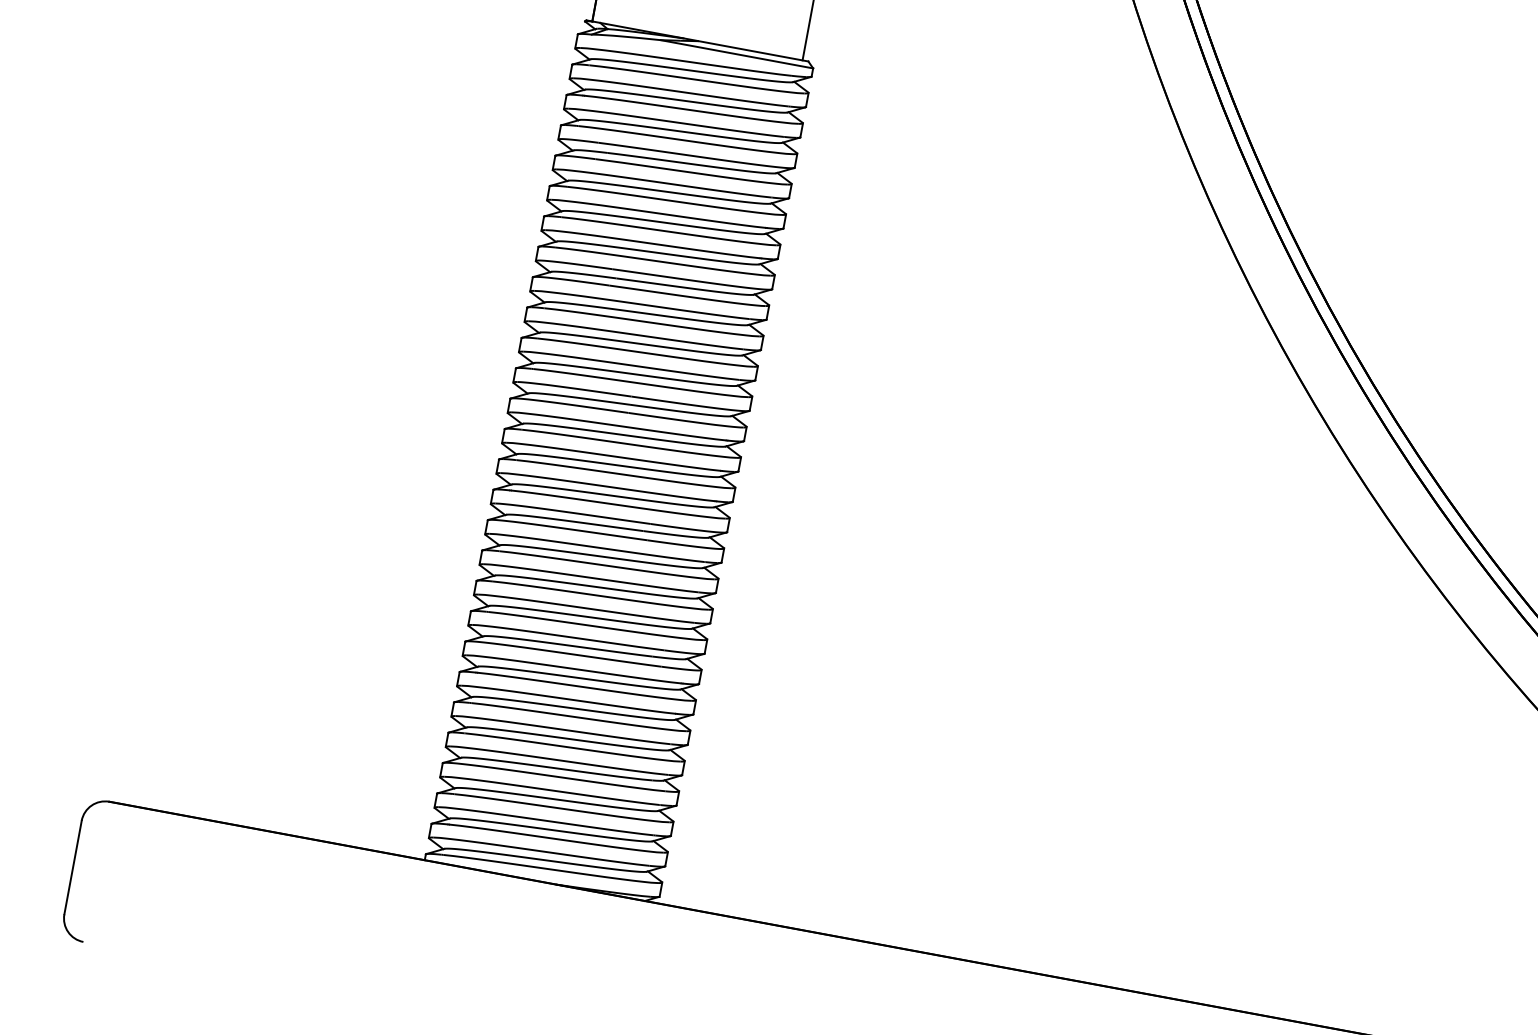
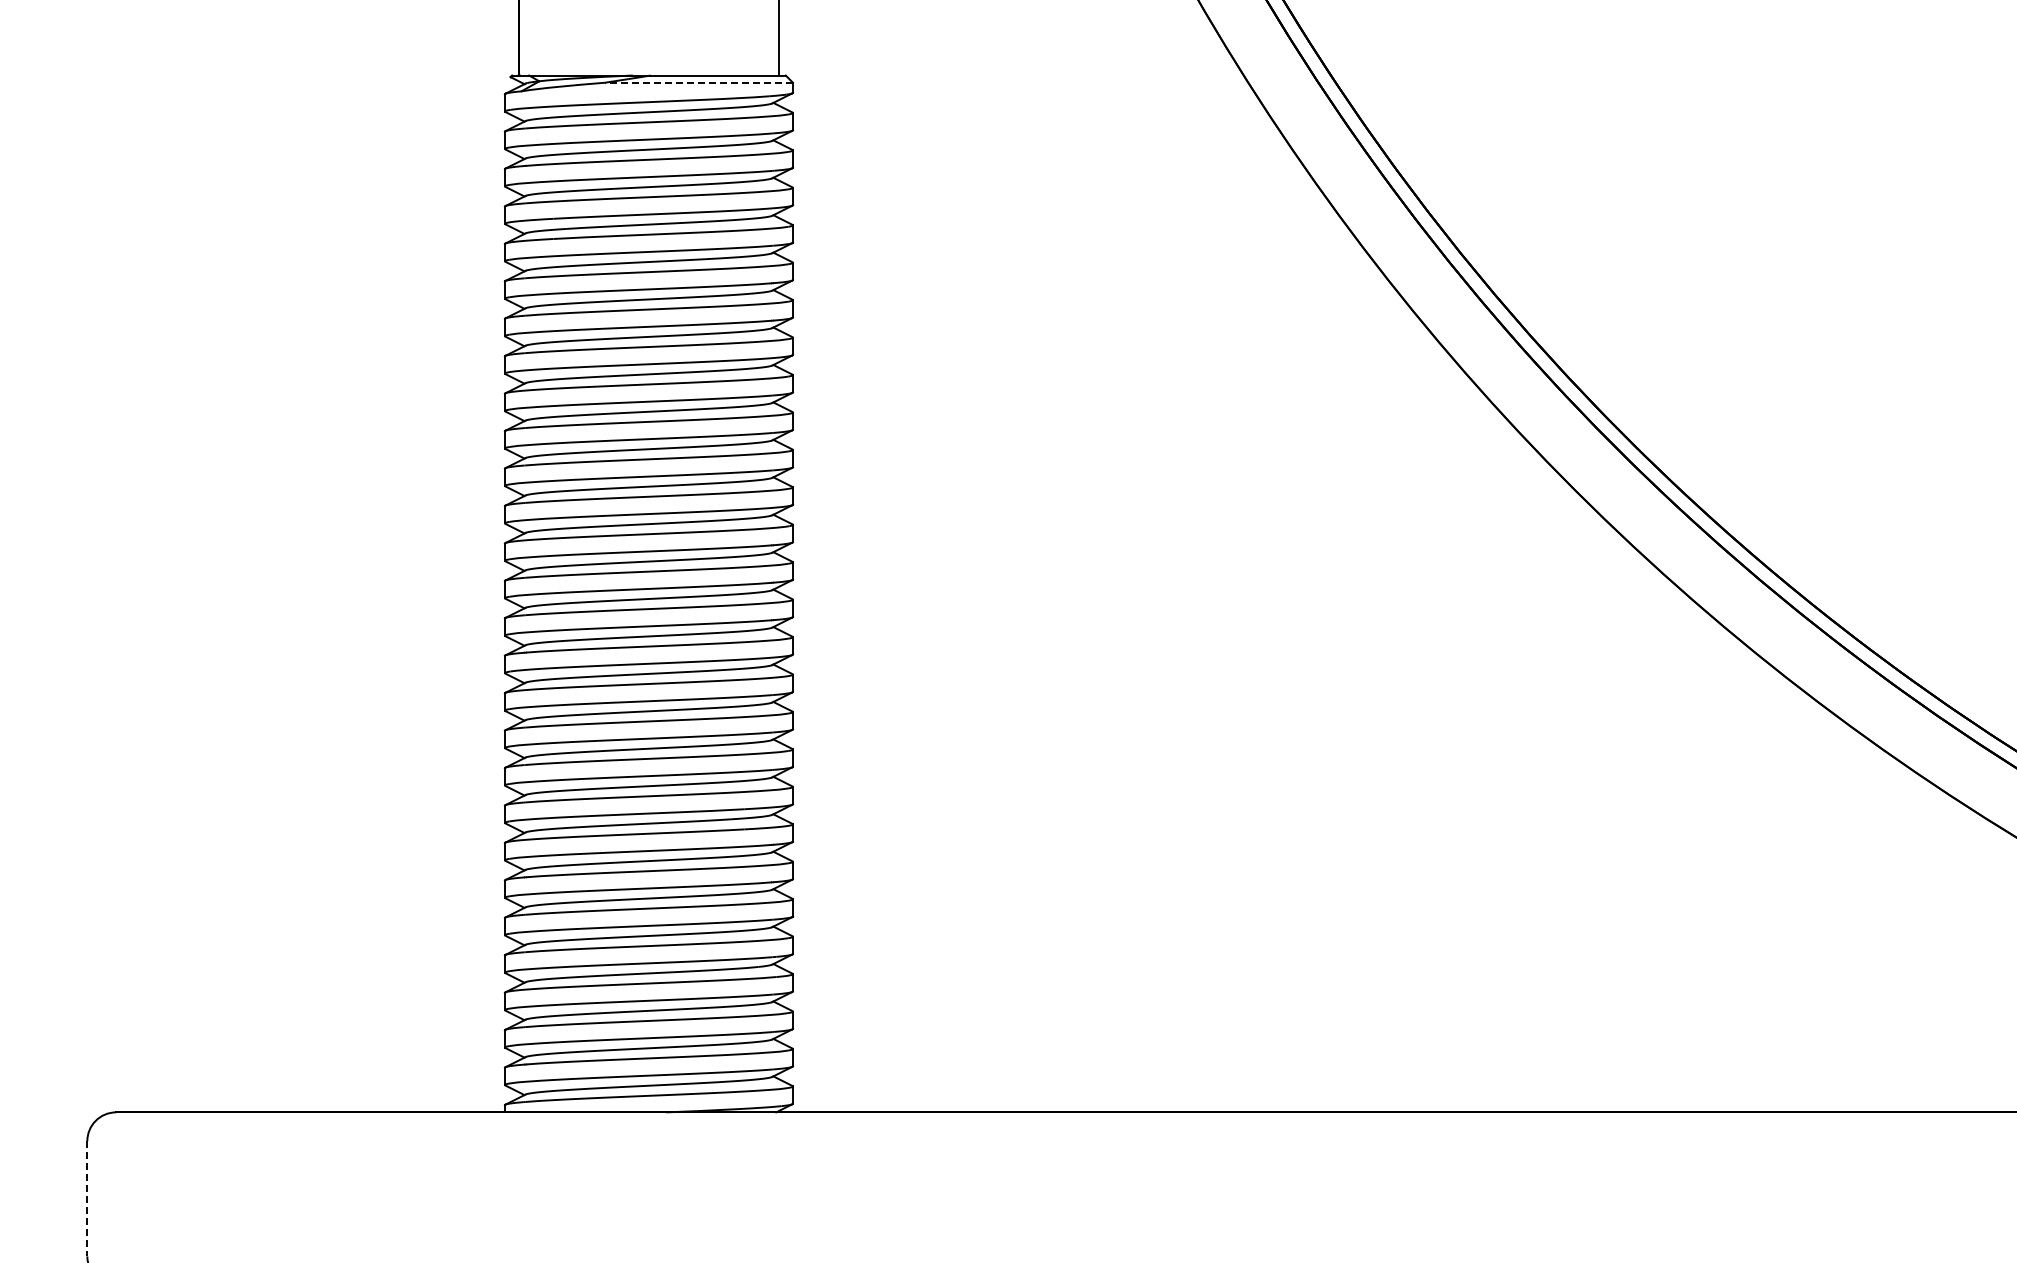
line: (736, 54) -> (698, 82), solid -> dashed
line: (73, 867) -> (87, 1198), solid -> dashed

